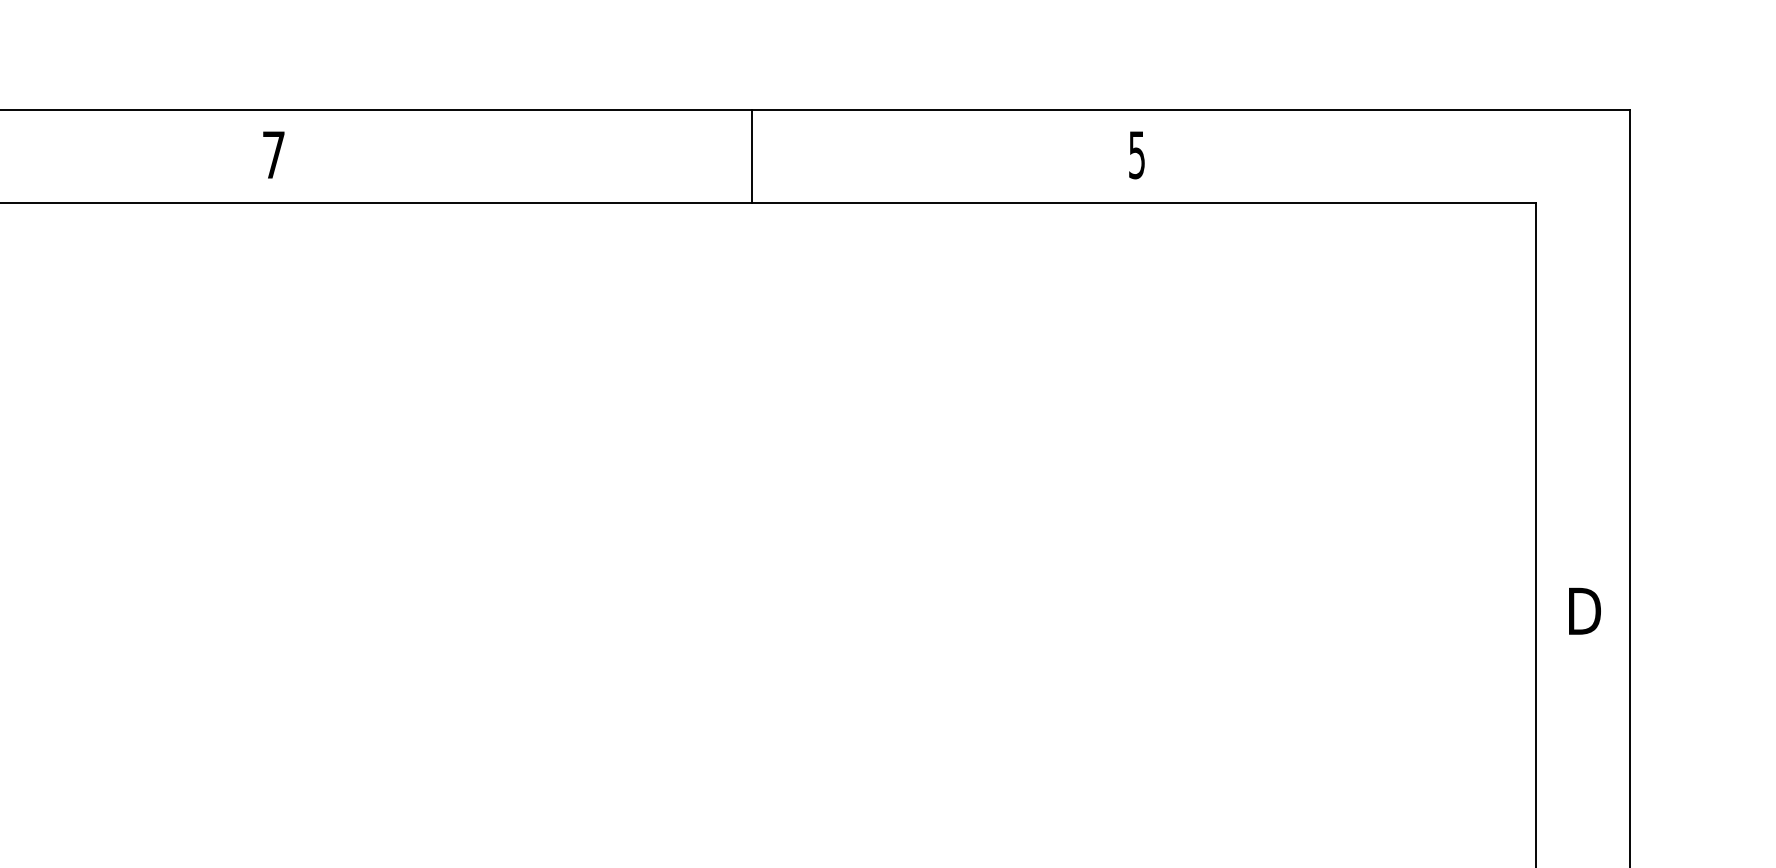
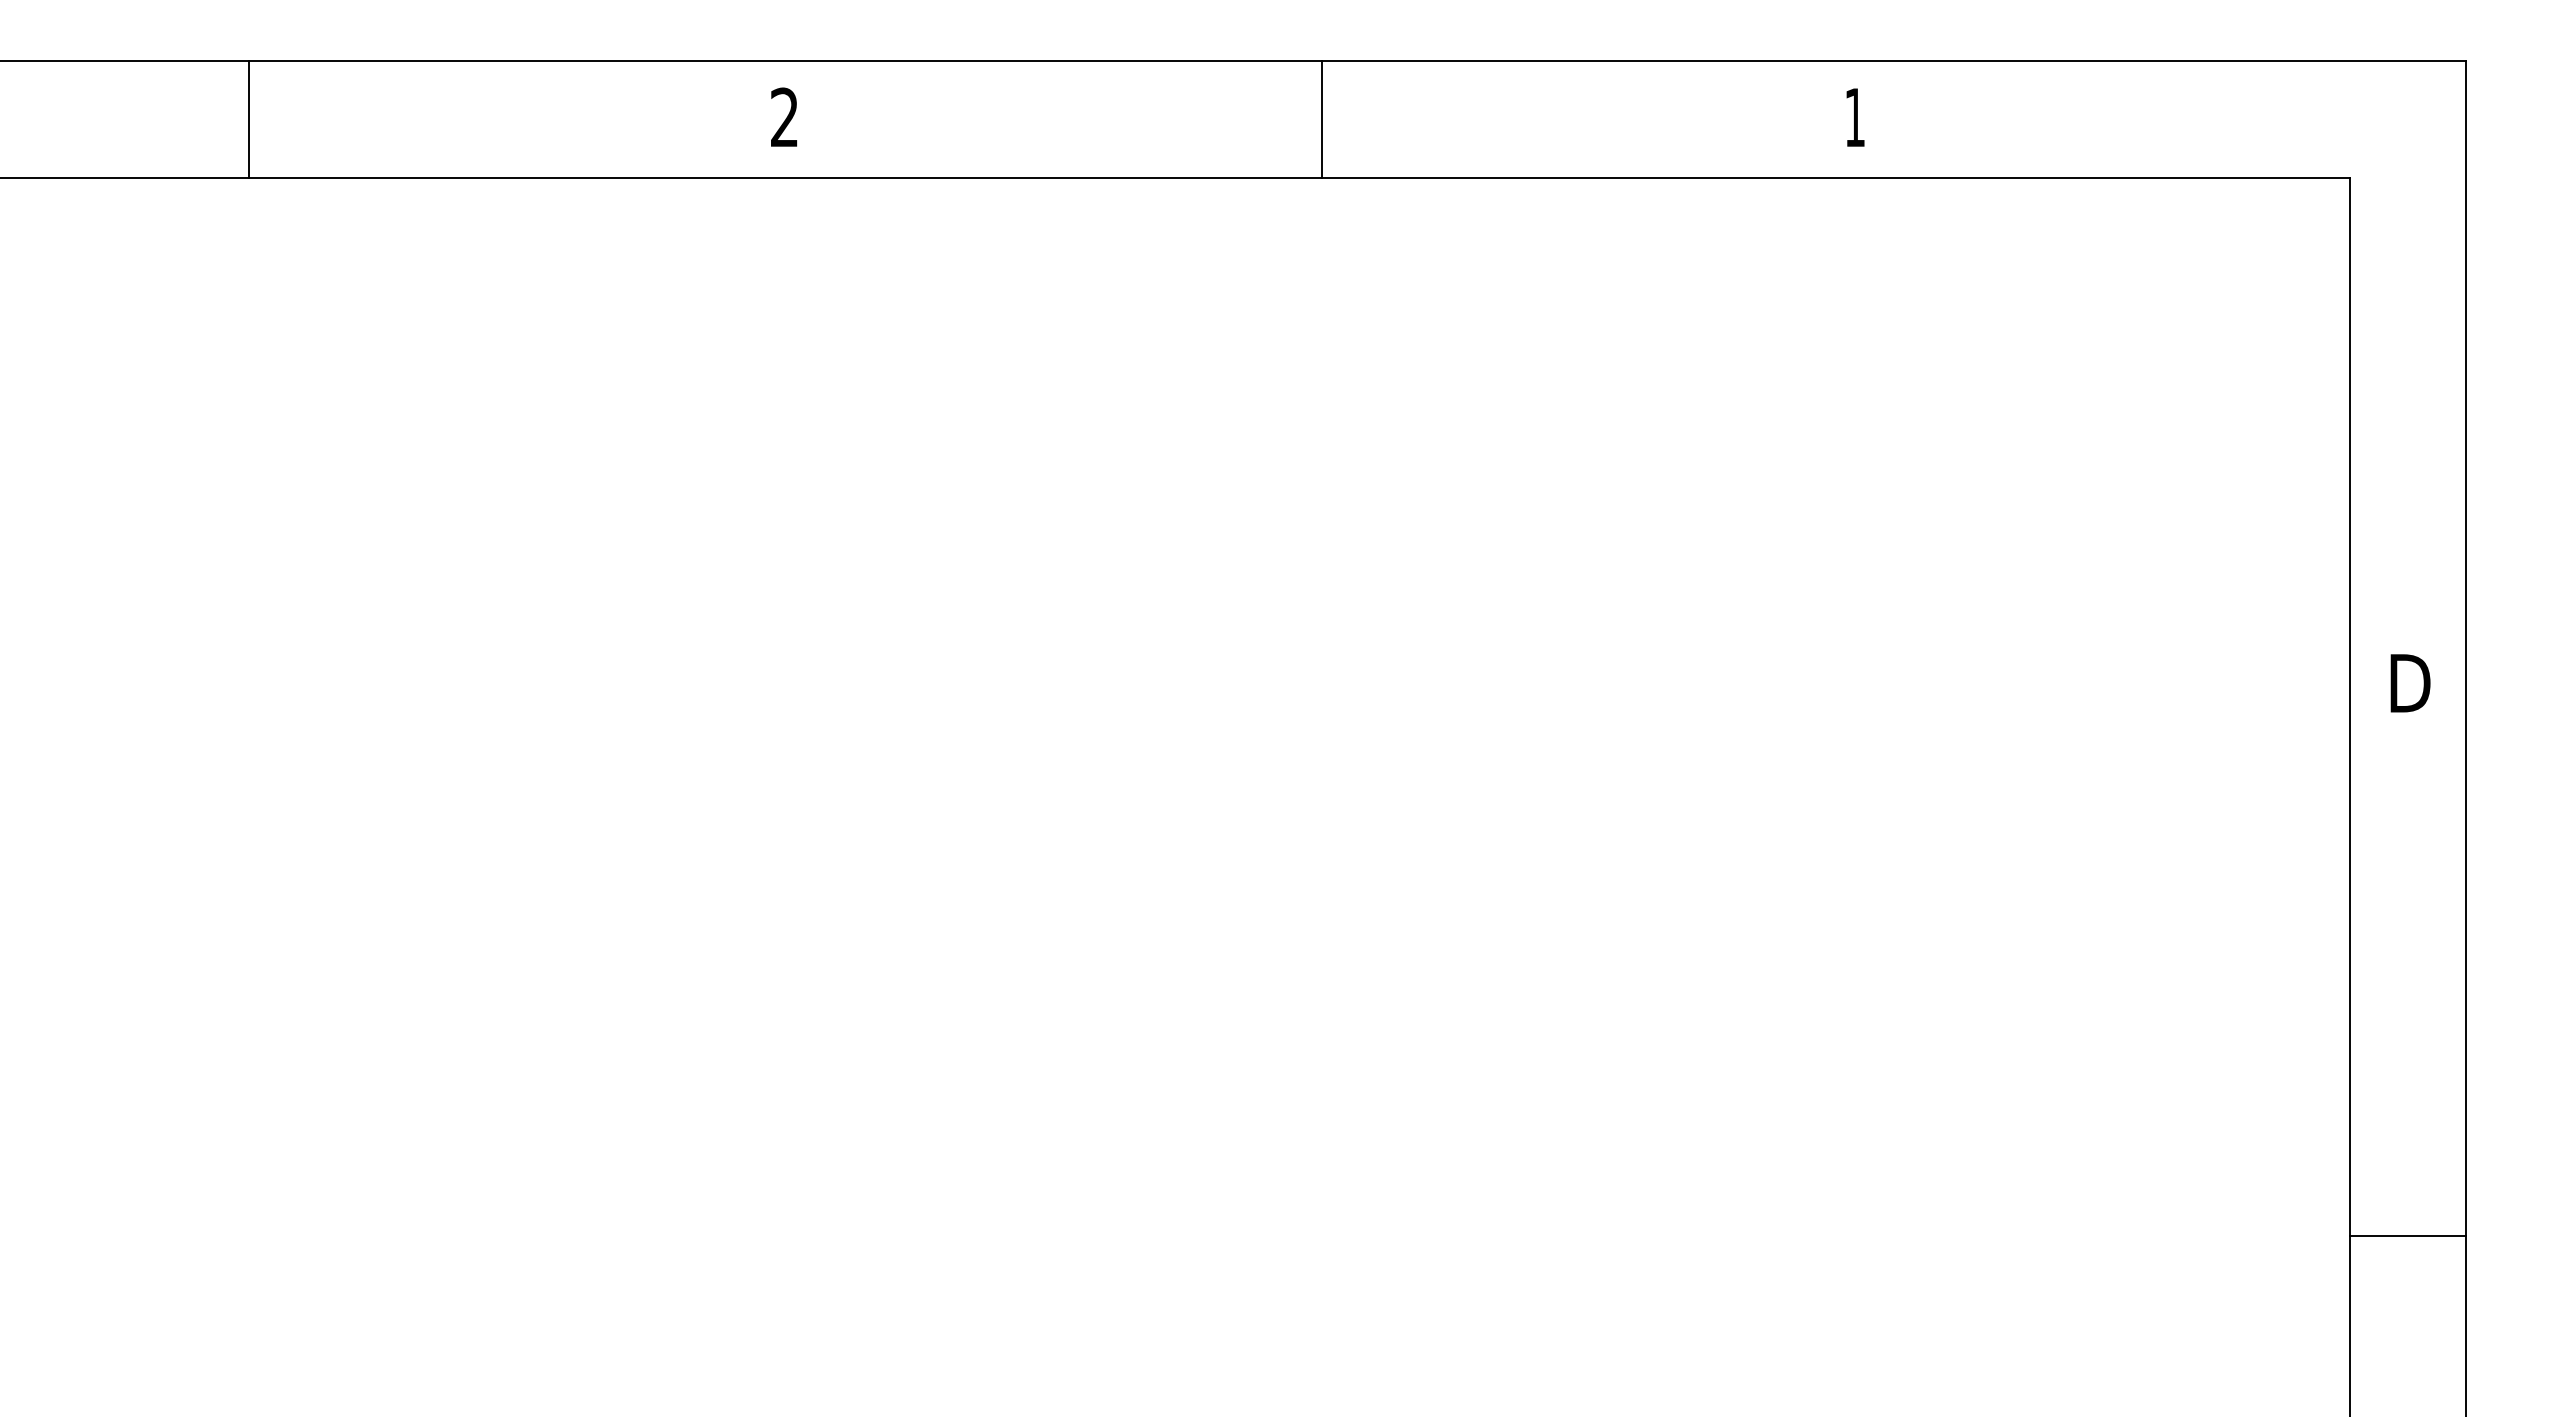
text: (273, 154) -> (784, 116), 7 -> 2
text: (1136, 154) -> (1854, 117), 5 -> 1
line: (751, 156) -> (1322, 119), moved

